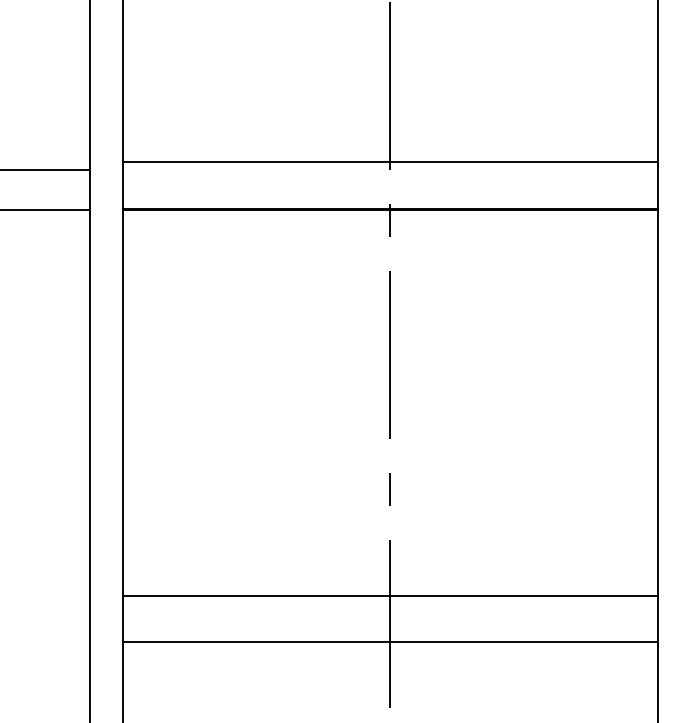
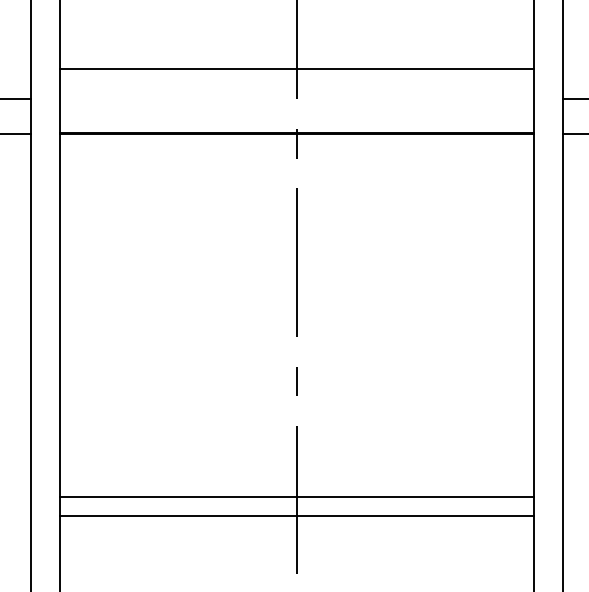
line: (390, 162) -> (297, 69), moved
line: (390, 595) -> (297, 497), moved

